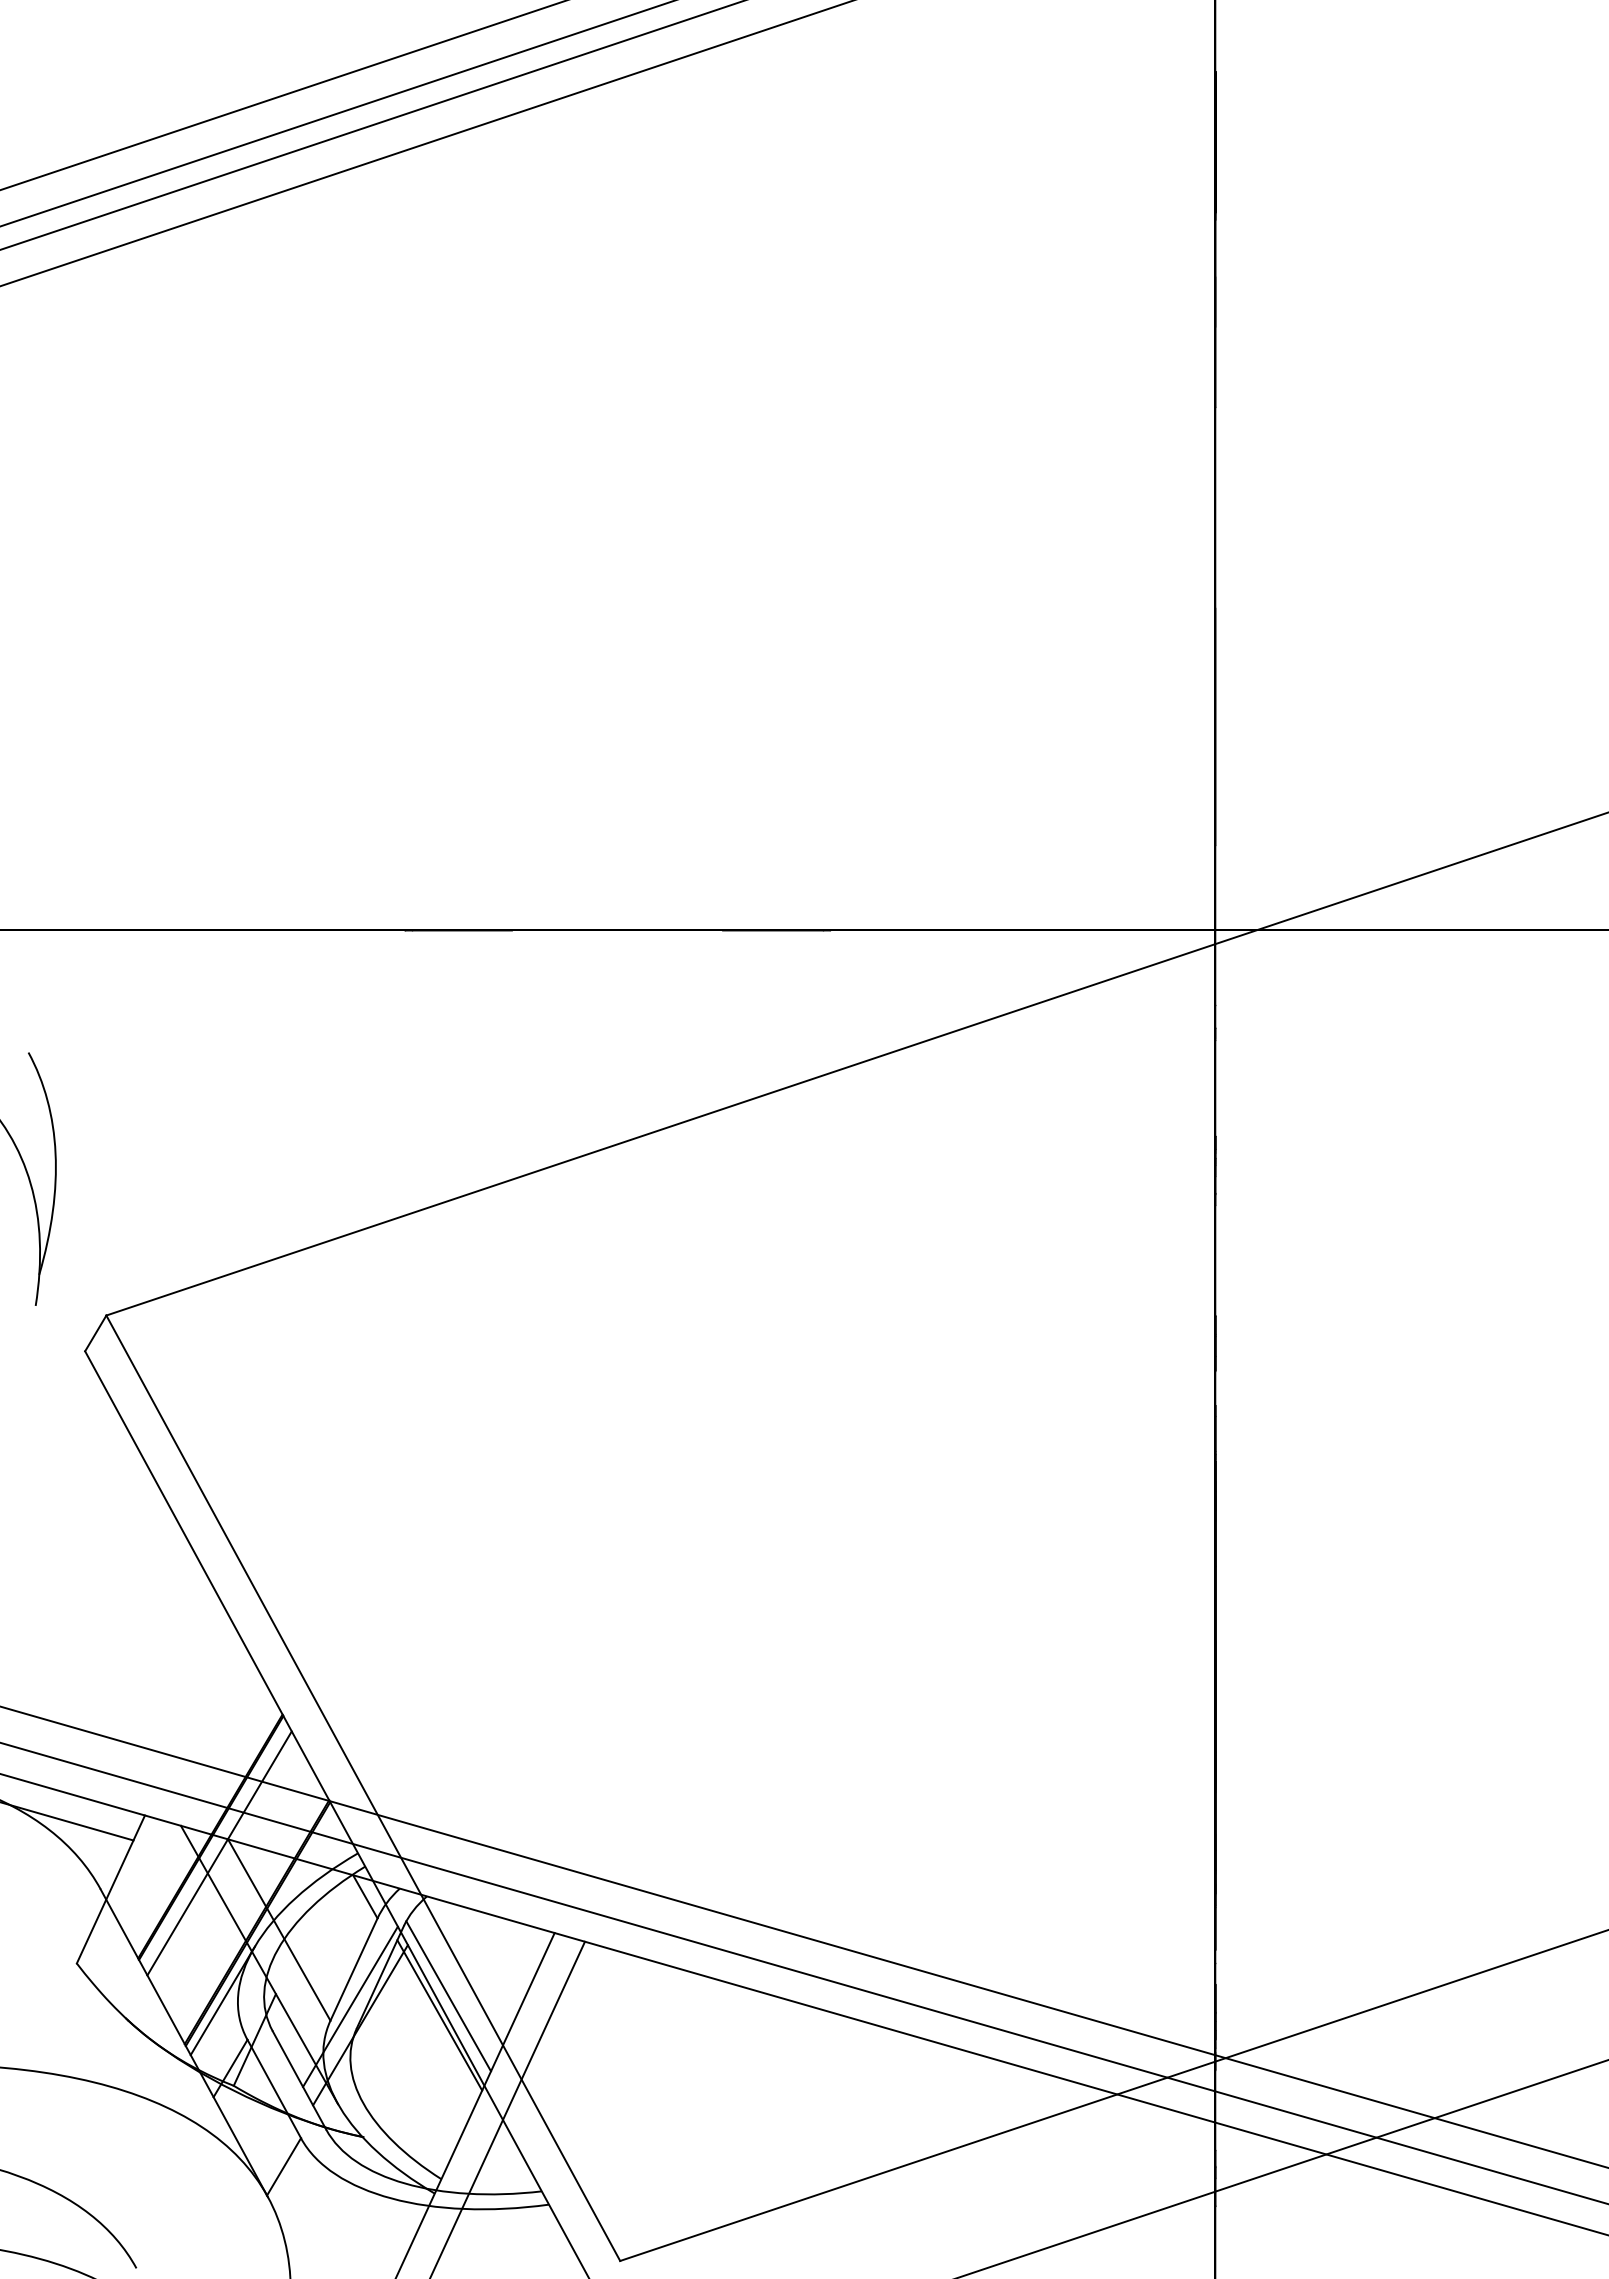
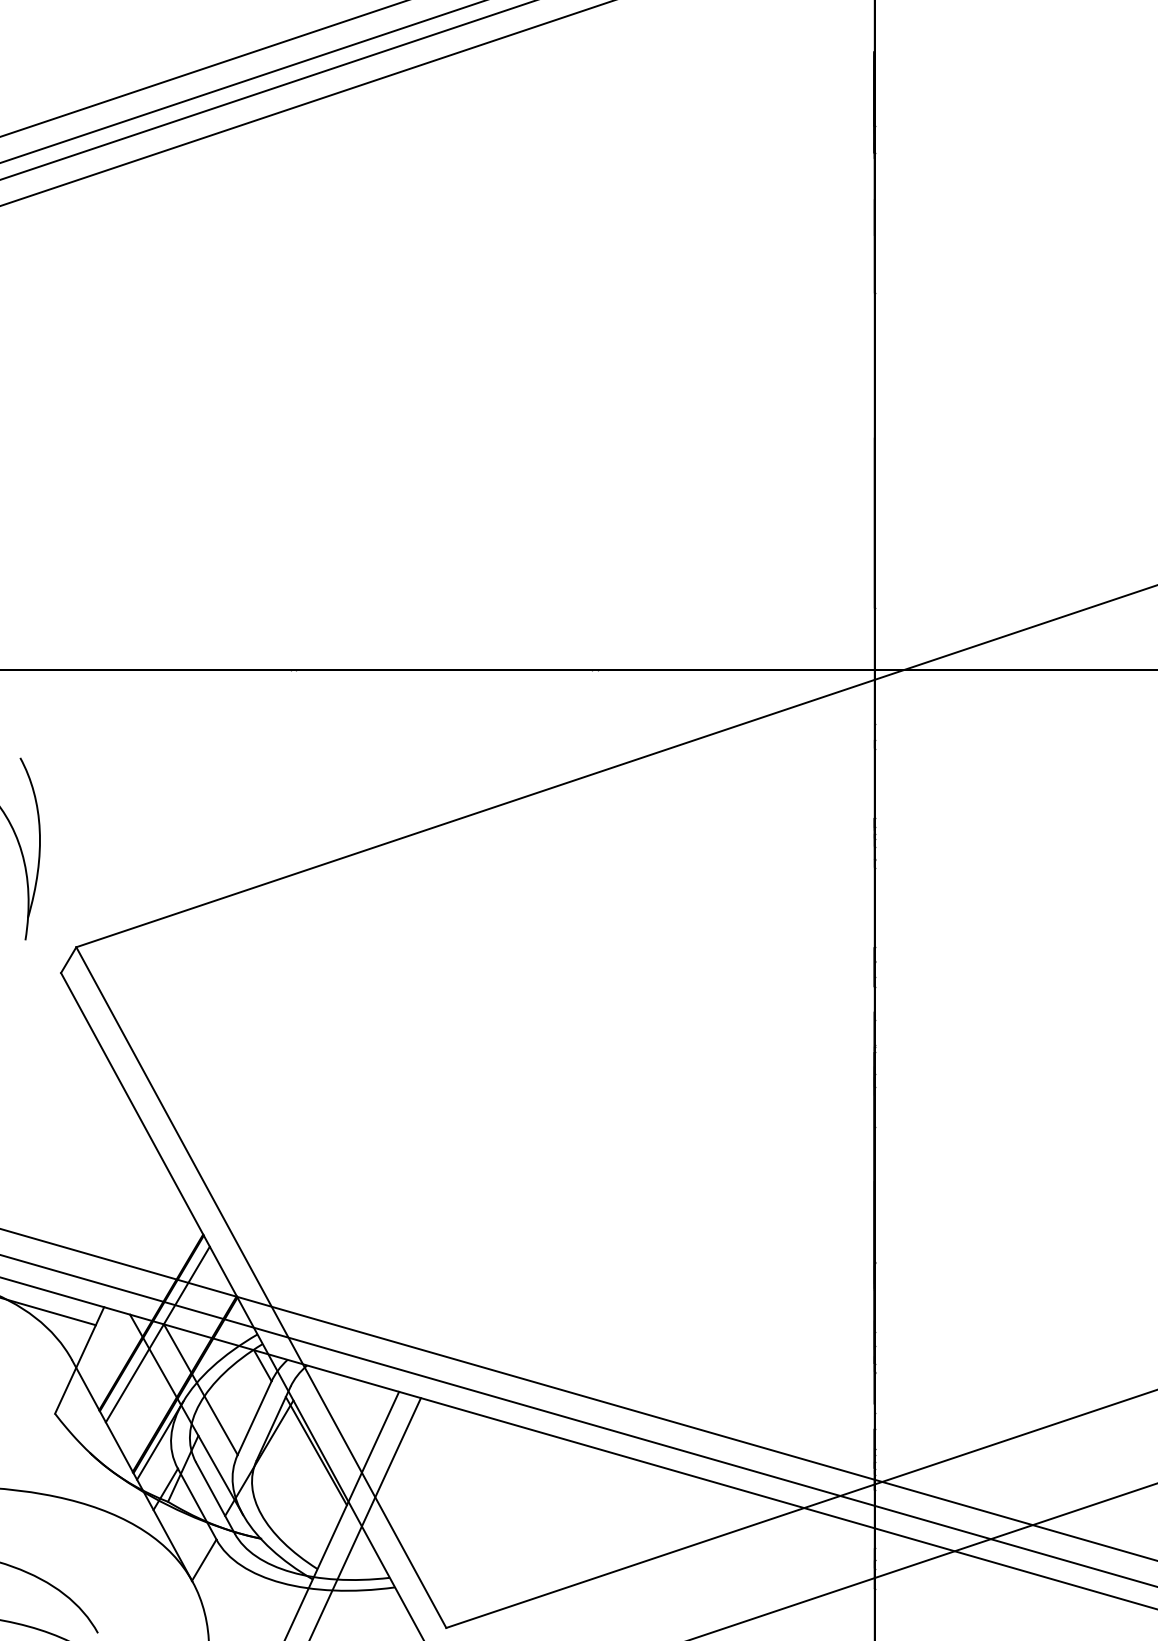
line: (448, 1996) -> (322, 1437), removed
line: (350, 2006) -> (252, 1444), removed

